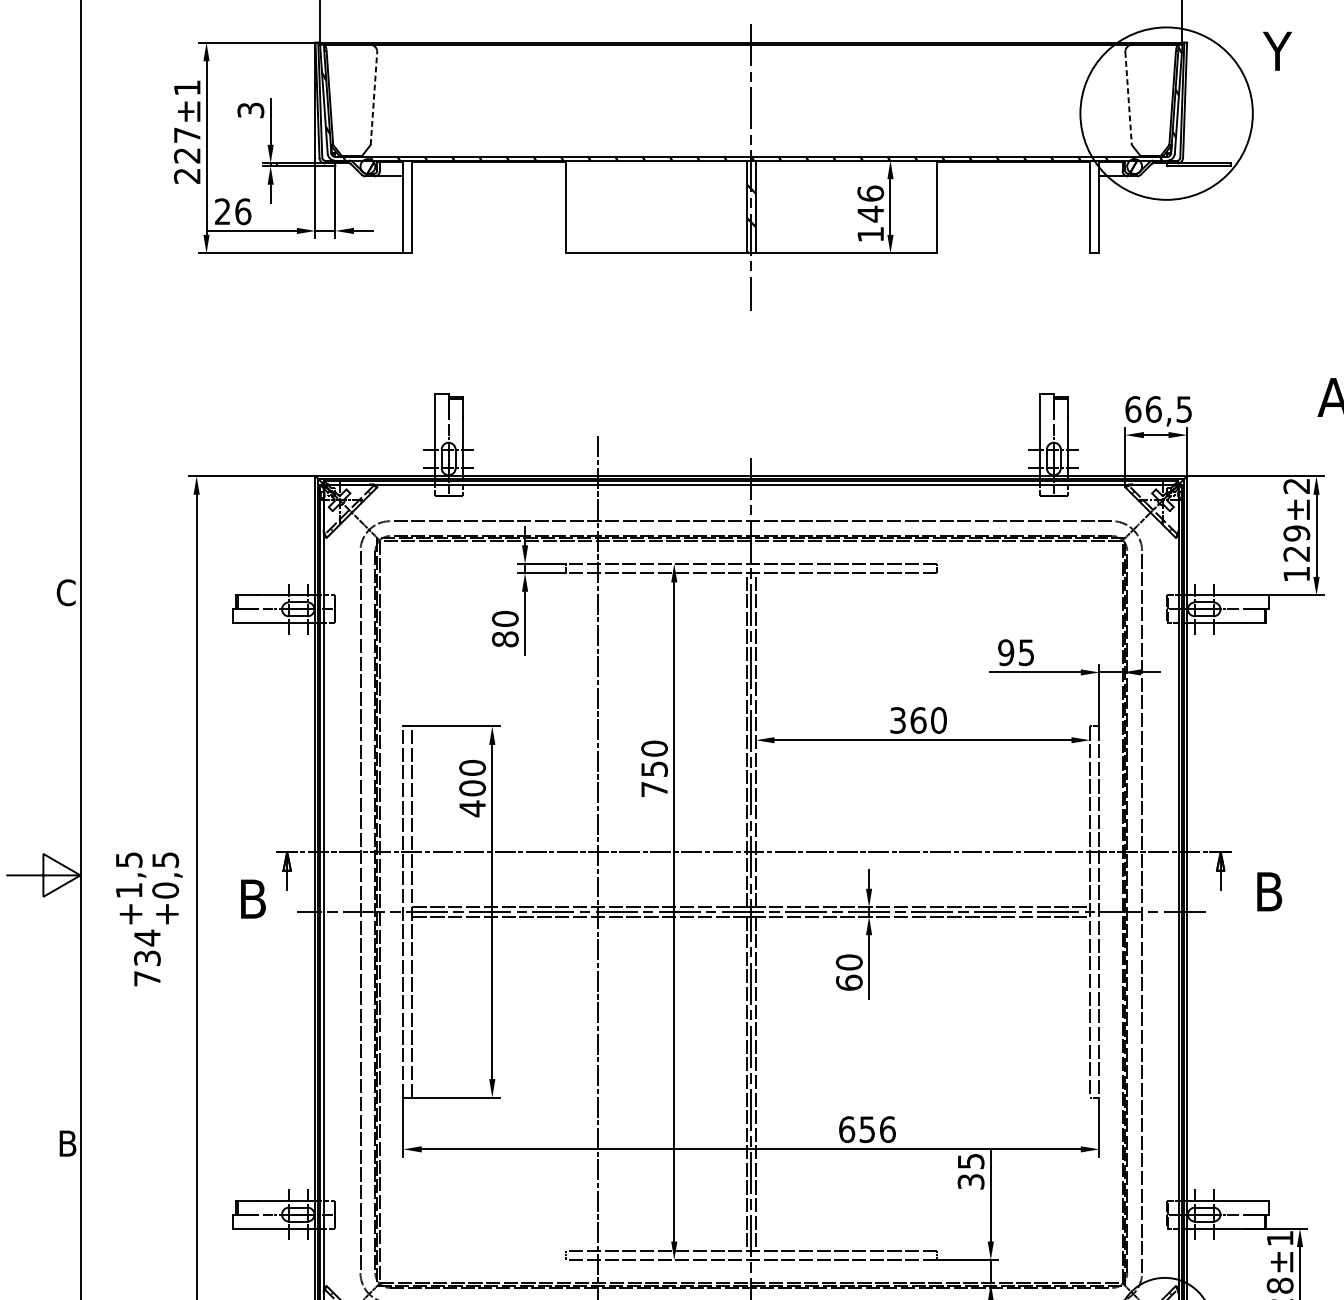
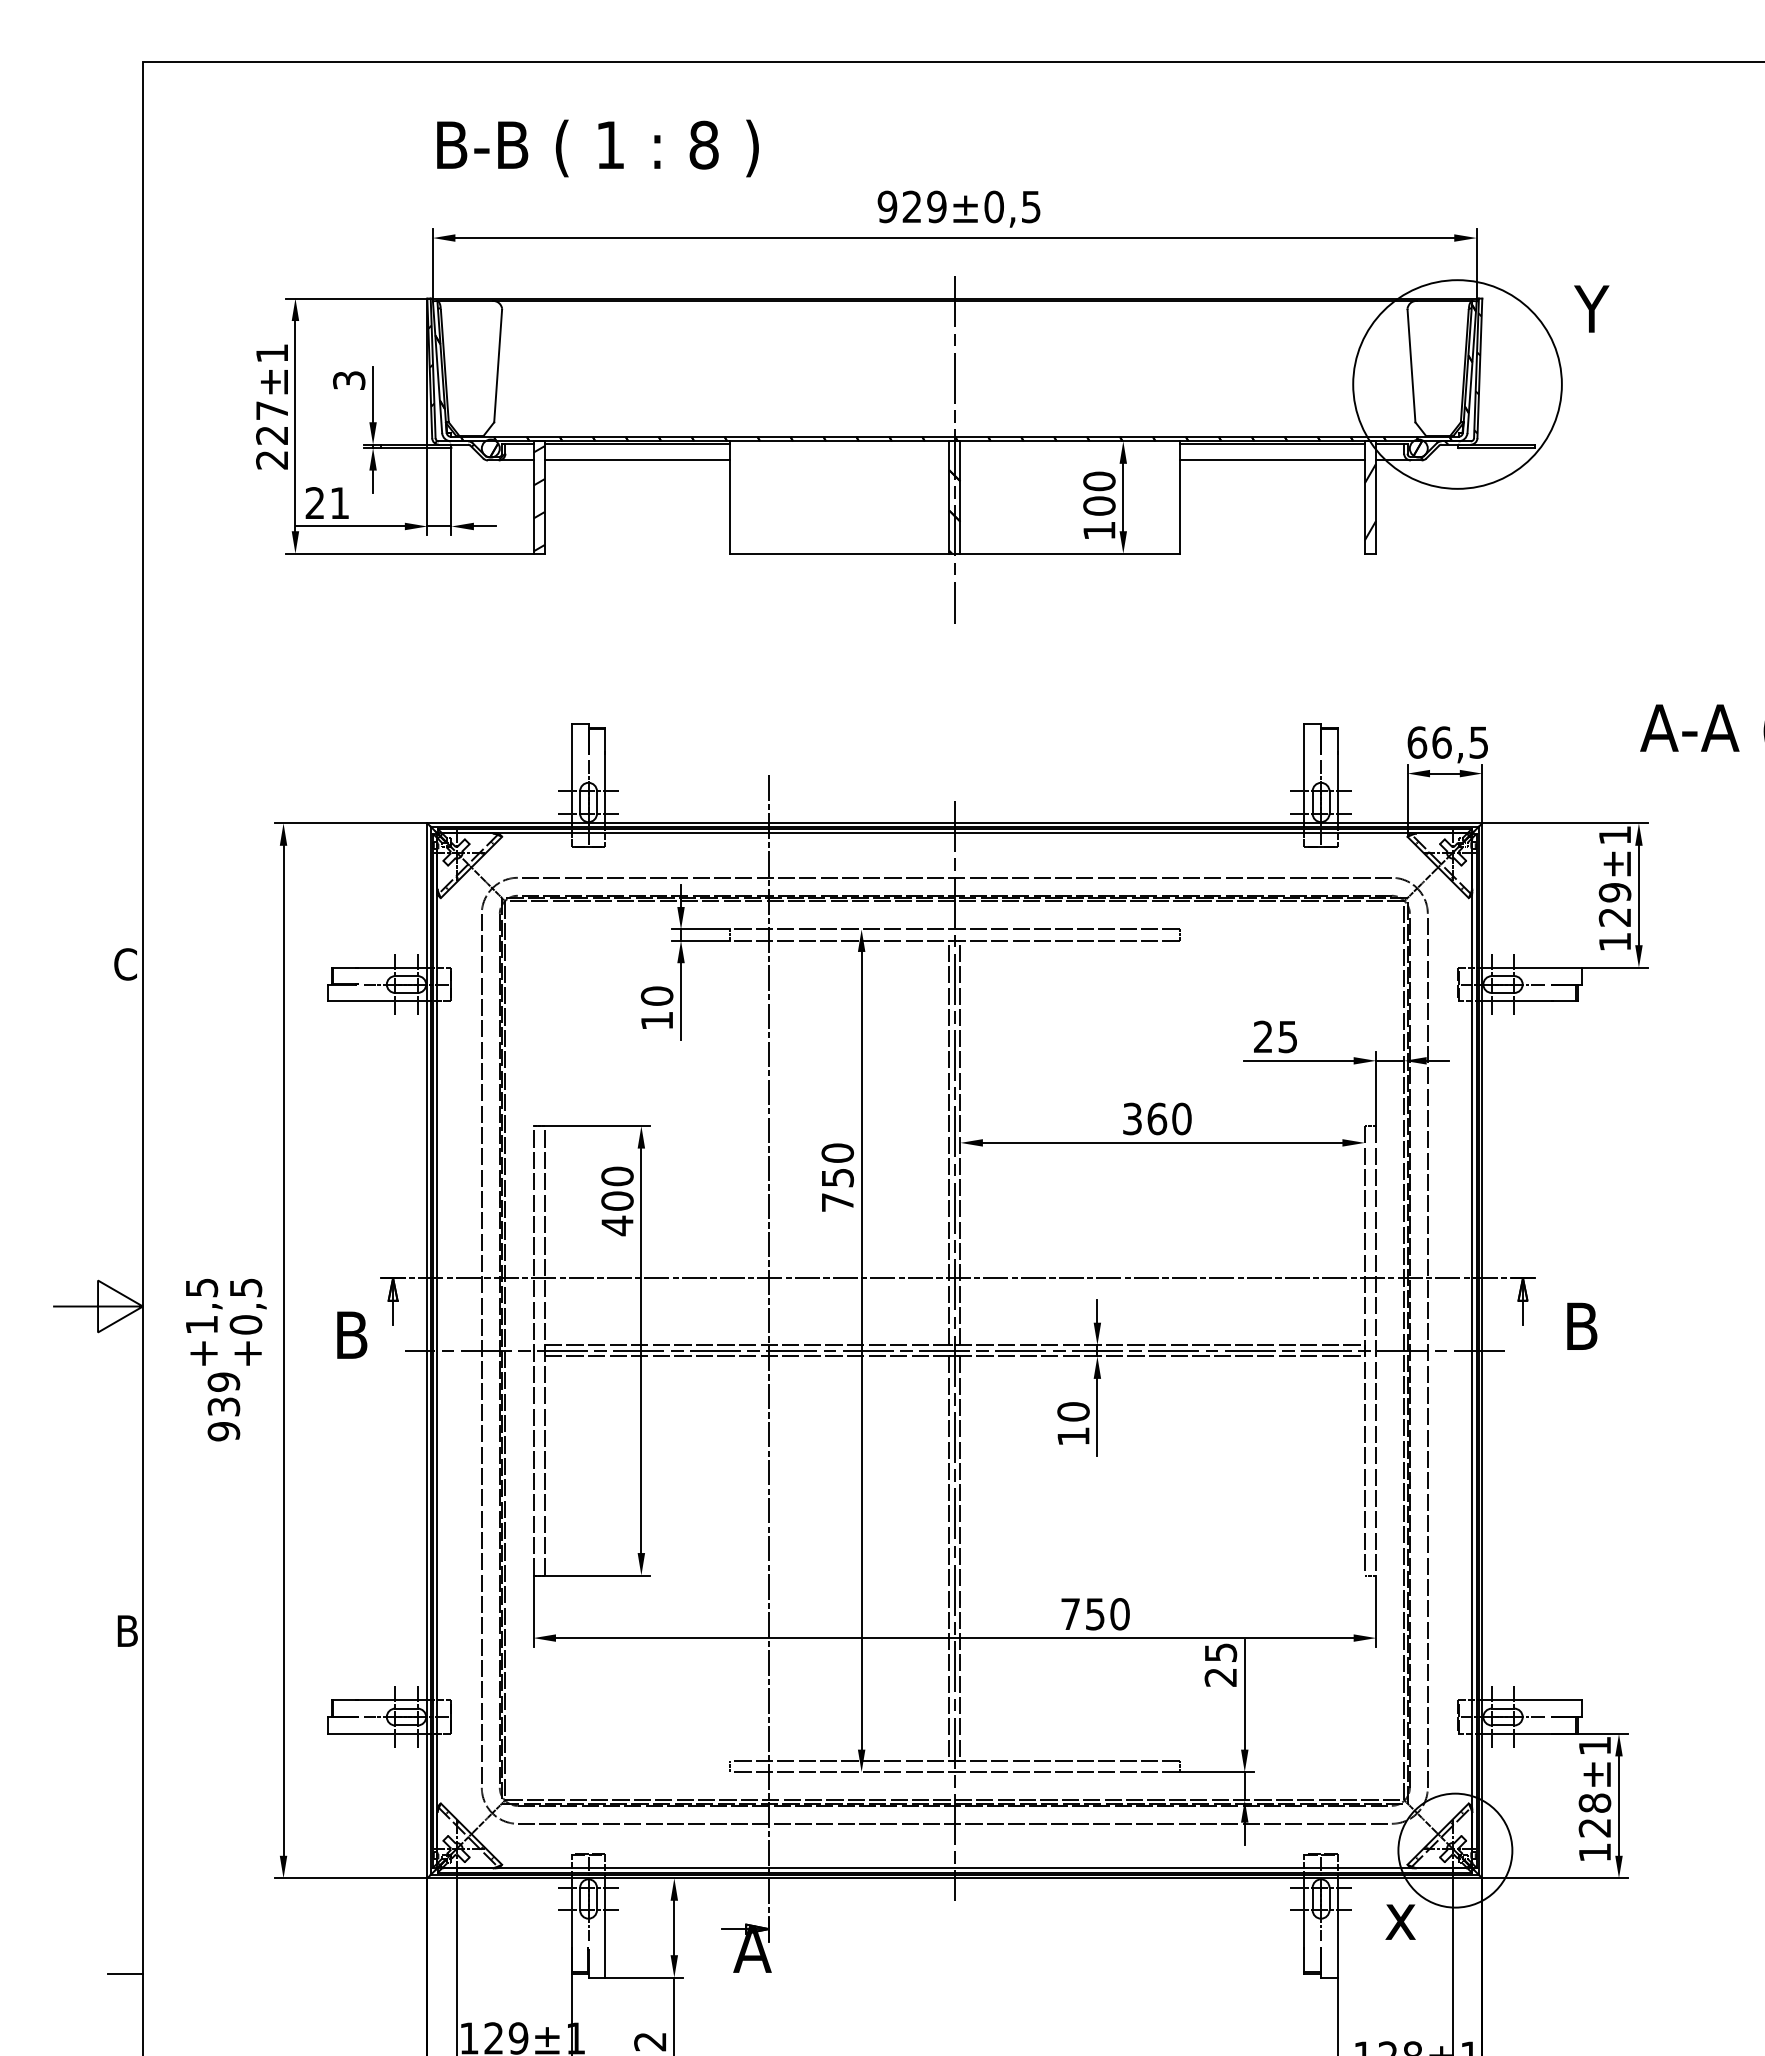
line: (374, 97) -> (498, 365), dashed -> solid
line: (1128, 98) -> (1411, 366), dashed -> solid
hatch: (1155, 115) -> (1443, 386), added
hatch: (347, 120) -> (466, 392), added
line: (489, 176) -> (637, 460), added
line: (1012, 176) -> (1271, 460), added
text: (870, 203) -> (1099, 493), 146 -> 100
hatch: (407, 207) -> (538, 498), added
hatch: (1094, 210) -> (1370, 501), added
text: (242, 211) -> (339, 503), 26 -> 21
text: (1296, 486) -> (1614, 835), ±2 -> ±1
text: (504, 639) -> (656, 1020), 80 -> 10
text: (1005, 652) -> (1262, 1036), 95 -> 25
text: (147, 958) -> (223, 1406), 734 -> 939
text: (849, 982) -> (1073, 1436), 60 -> 10
text: (867, 1129) -> (1095, 1614), 656 -> 750
text: (971, 1181) -> (1221, 1677), 35 -> 25

